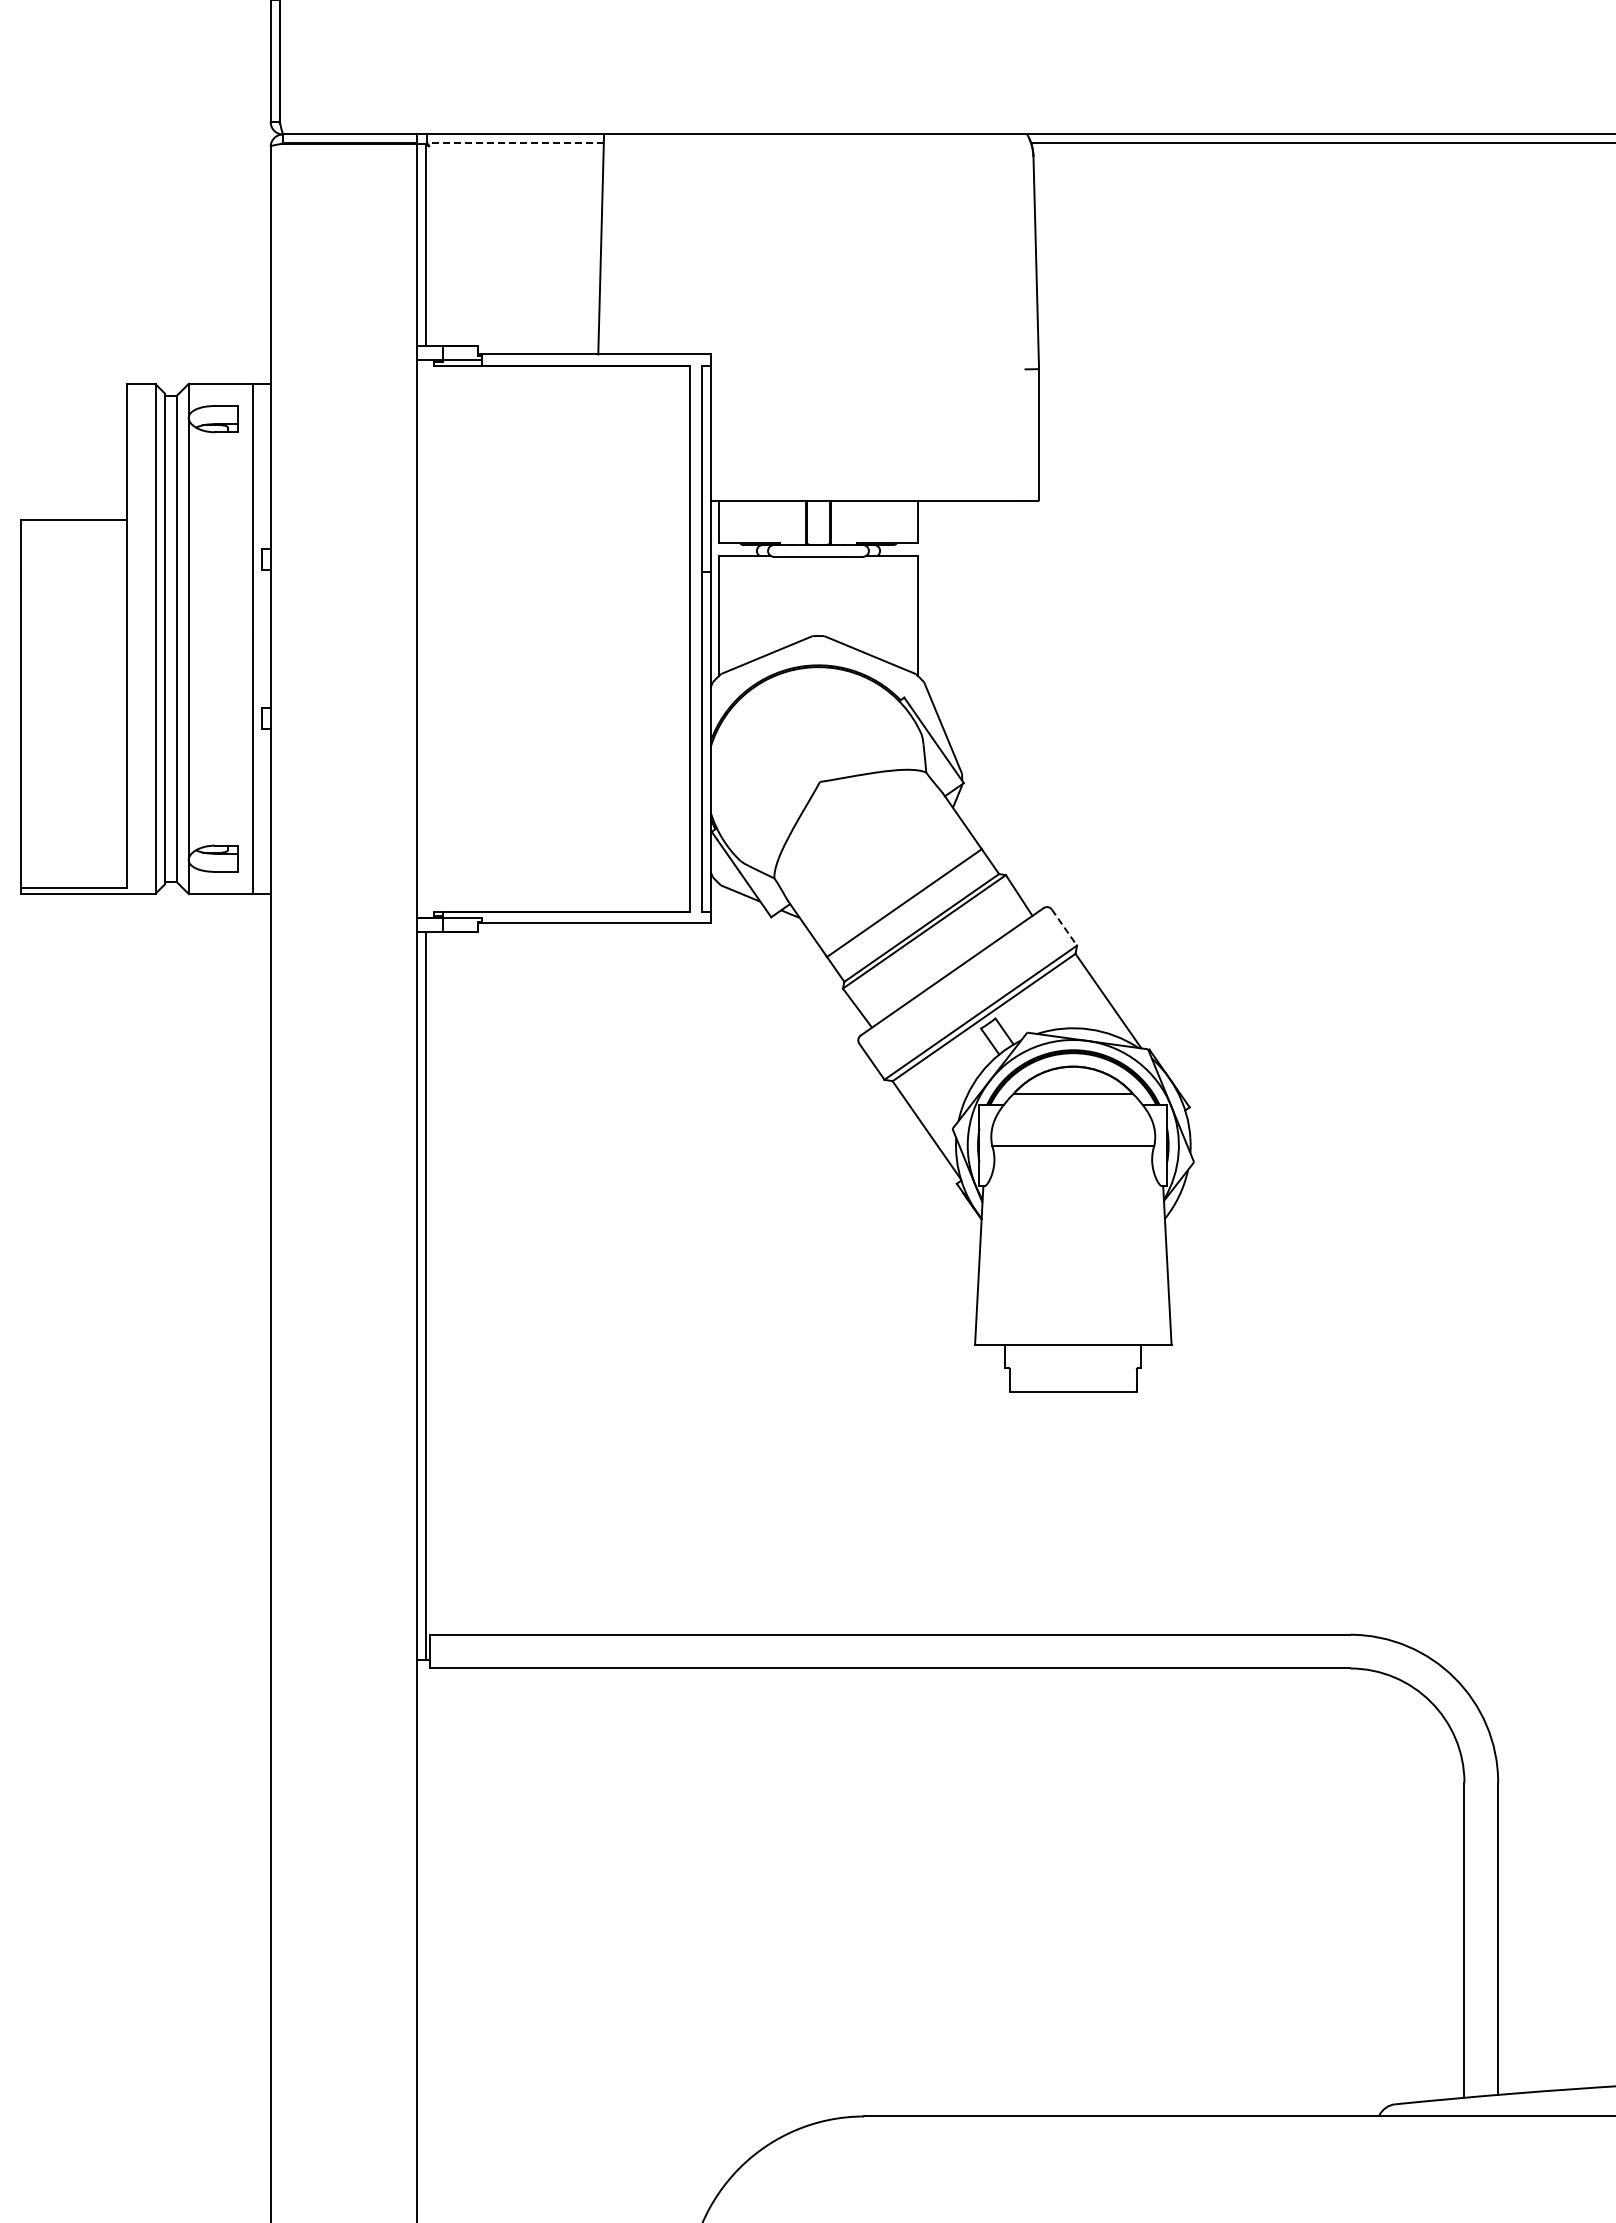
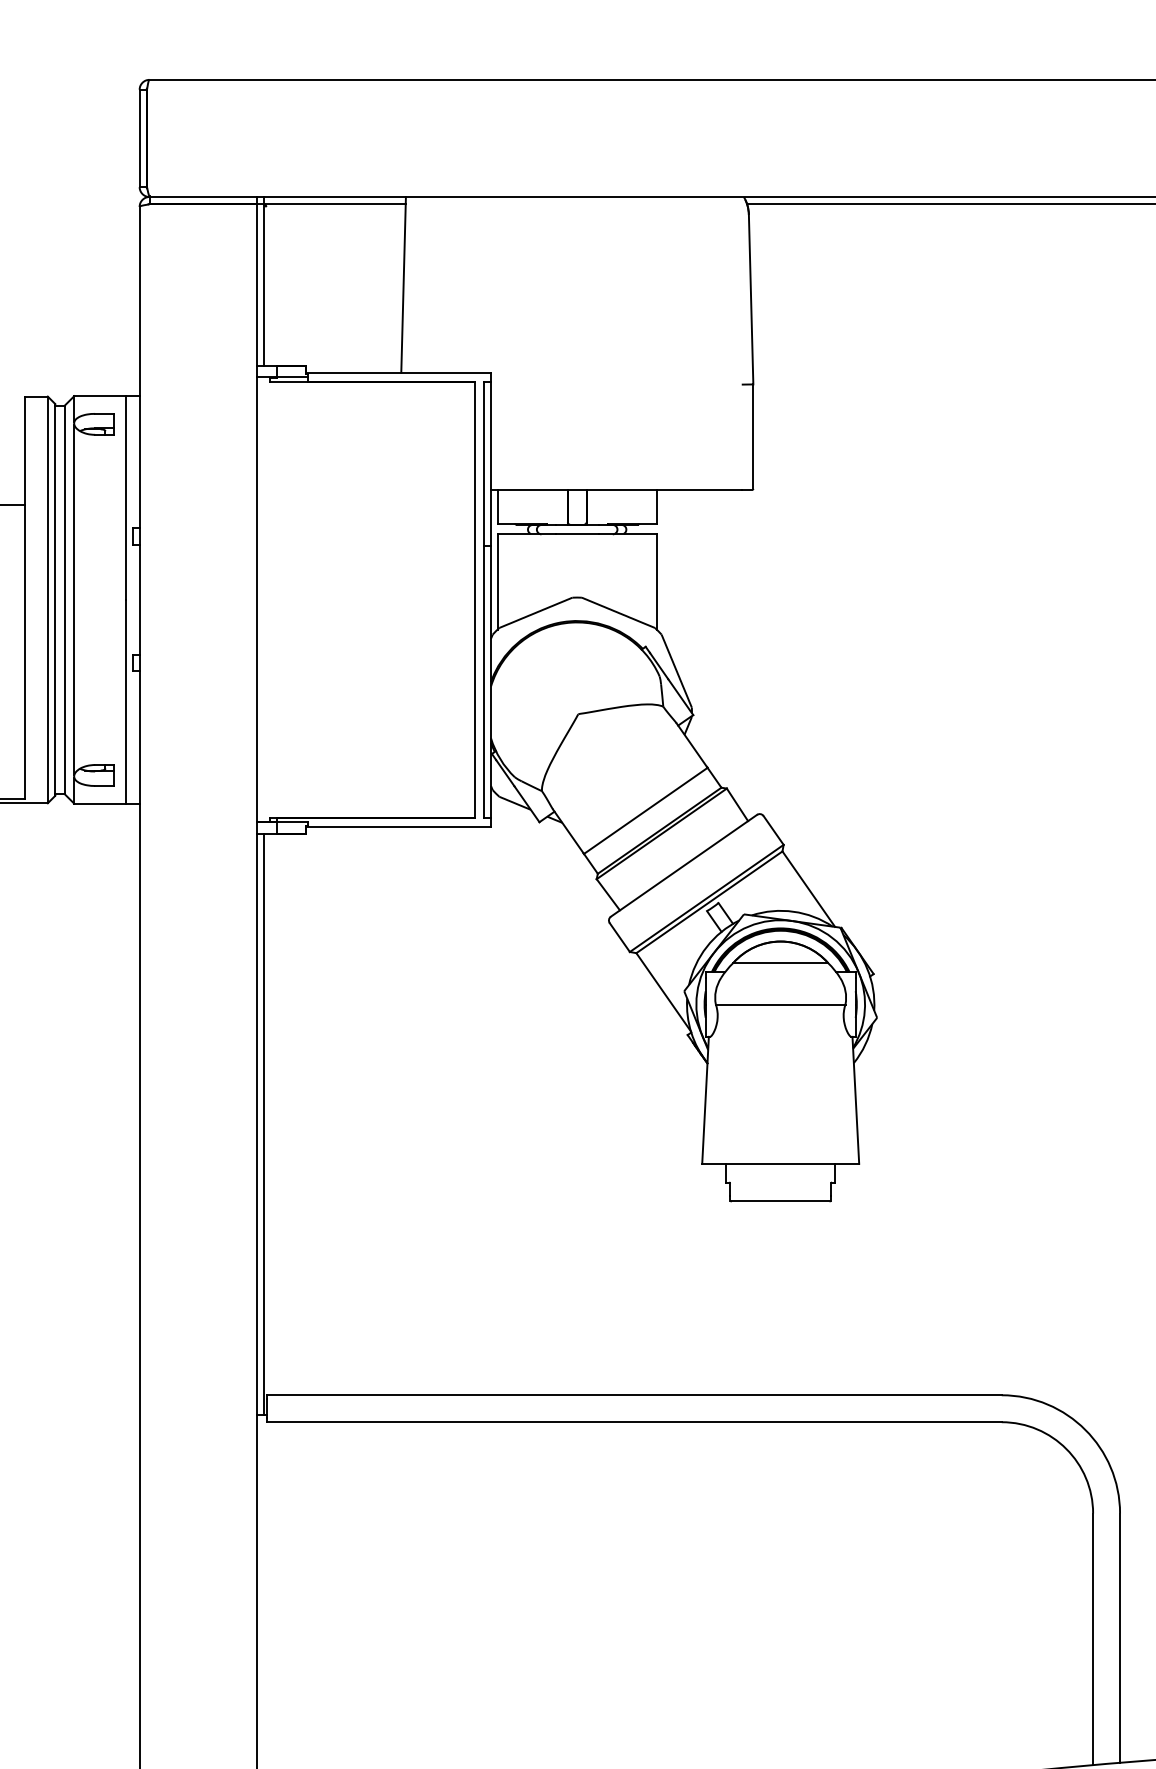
line: (515, 143) -> (335, 204), dashed -> solid
line: (1064, 927) -> (773, 830), dashed -> solid

